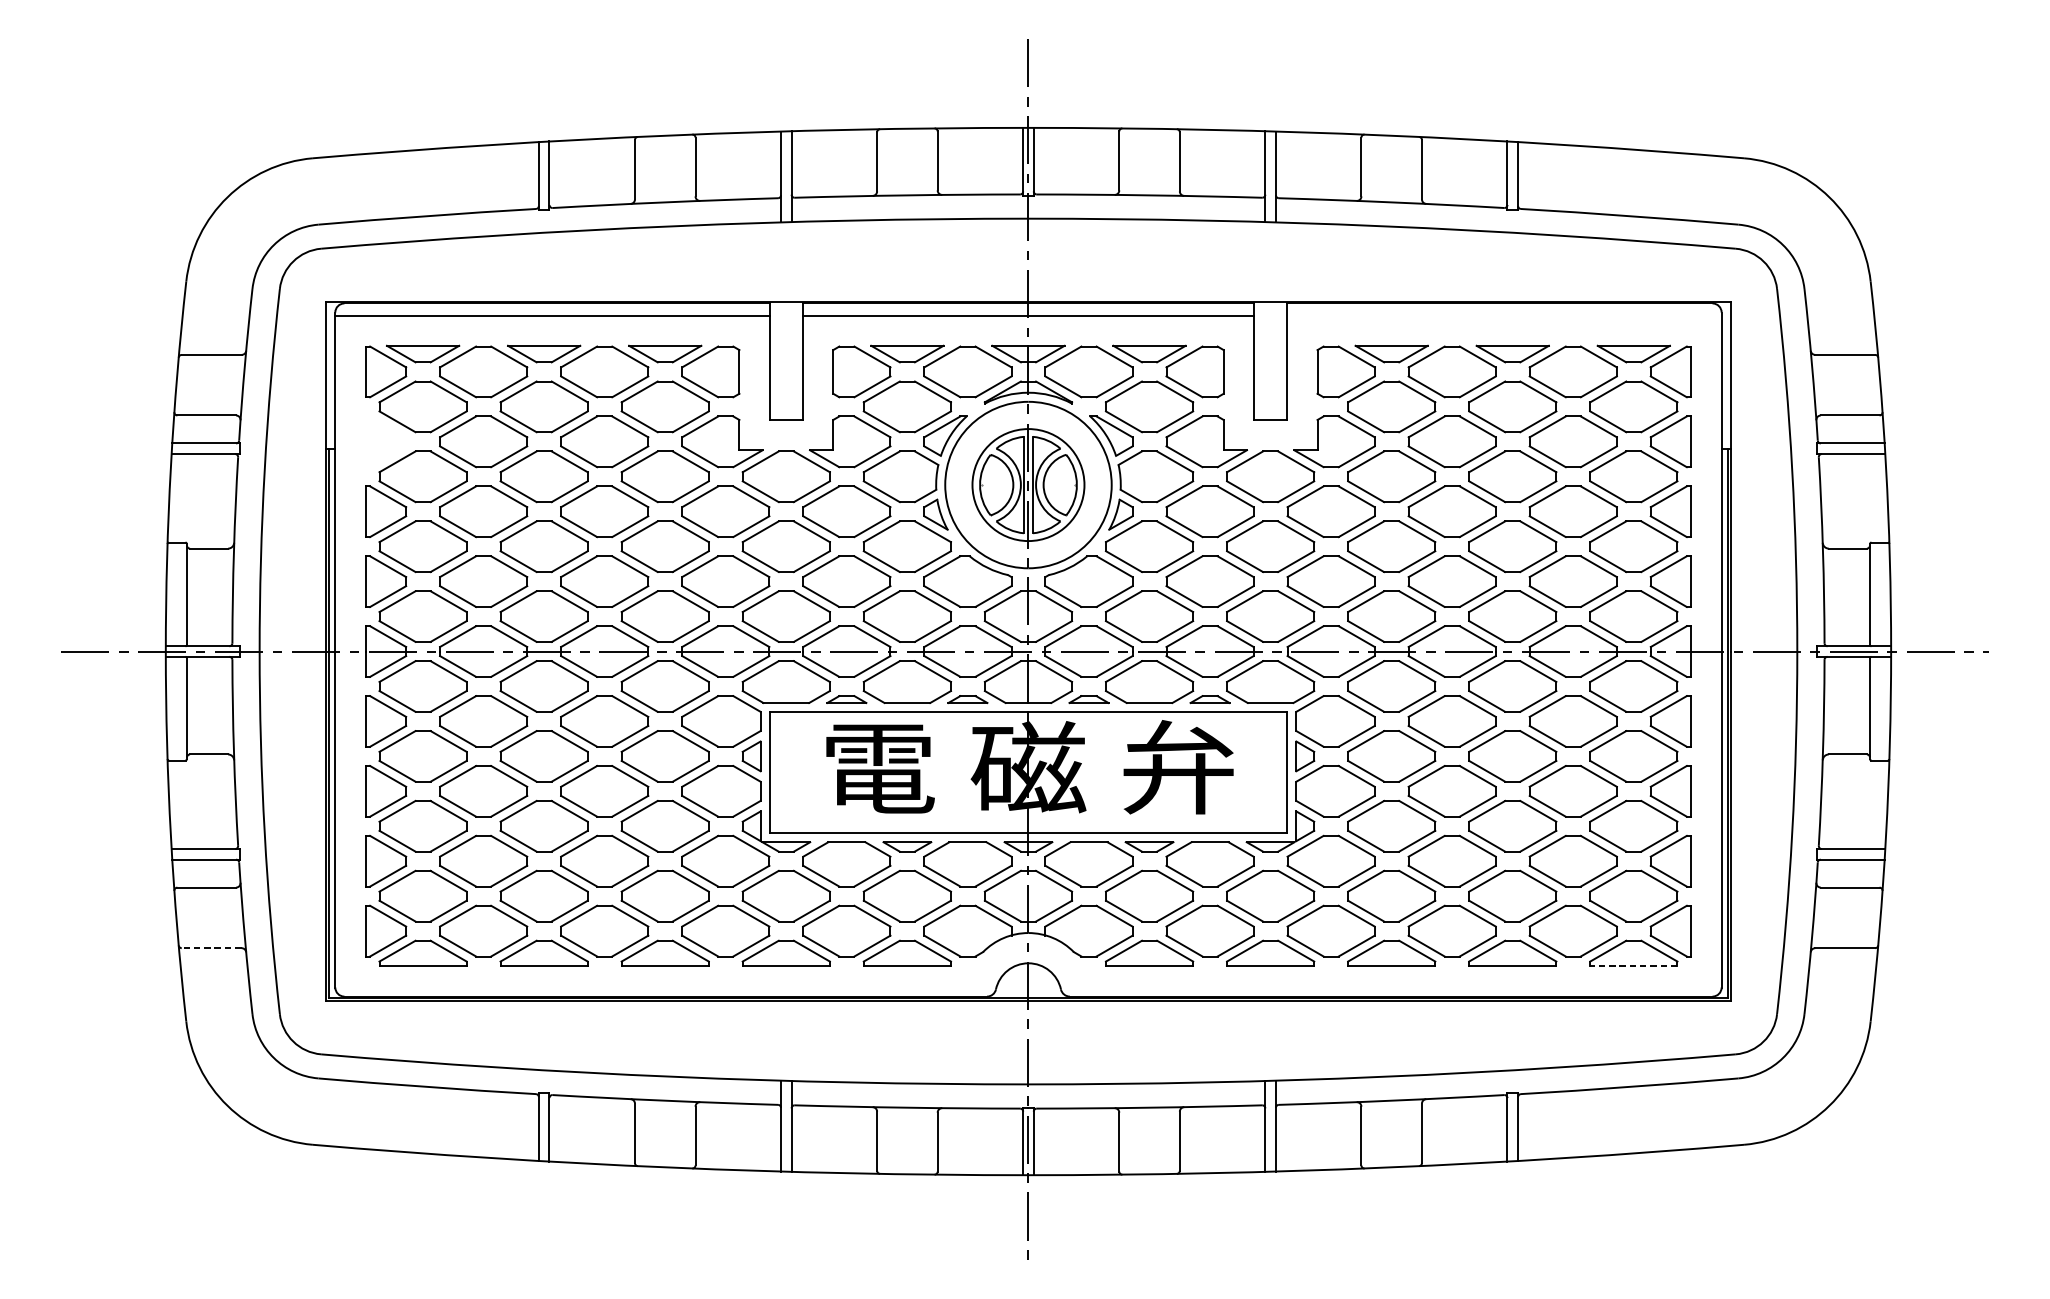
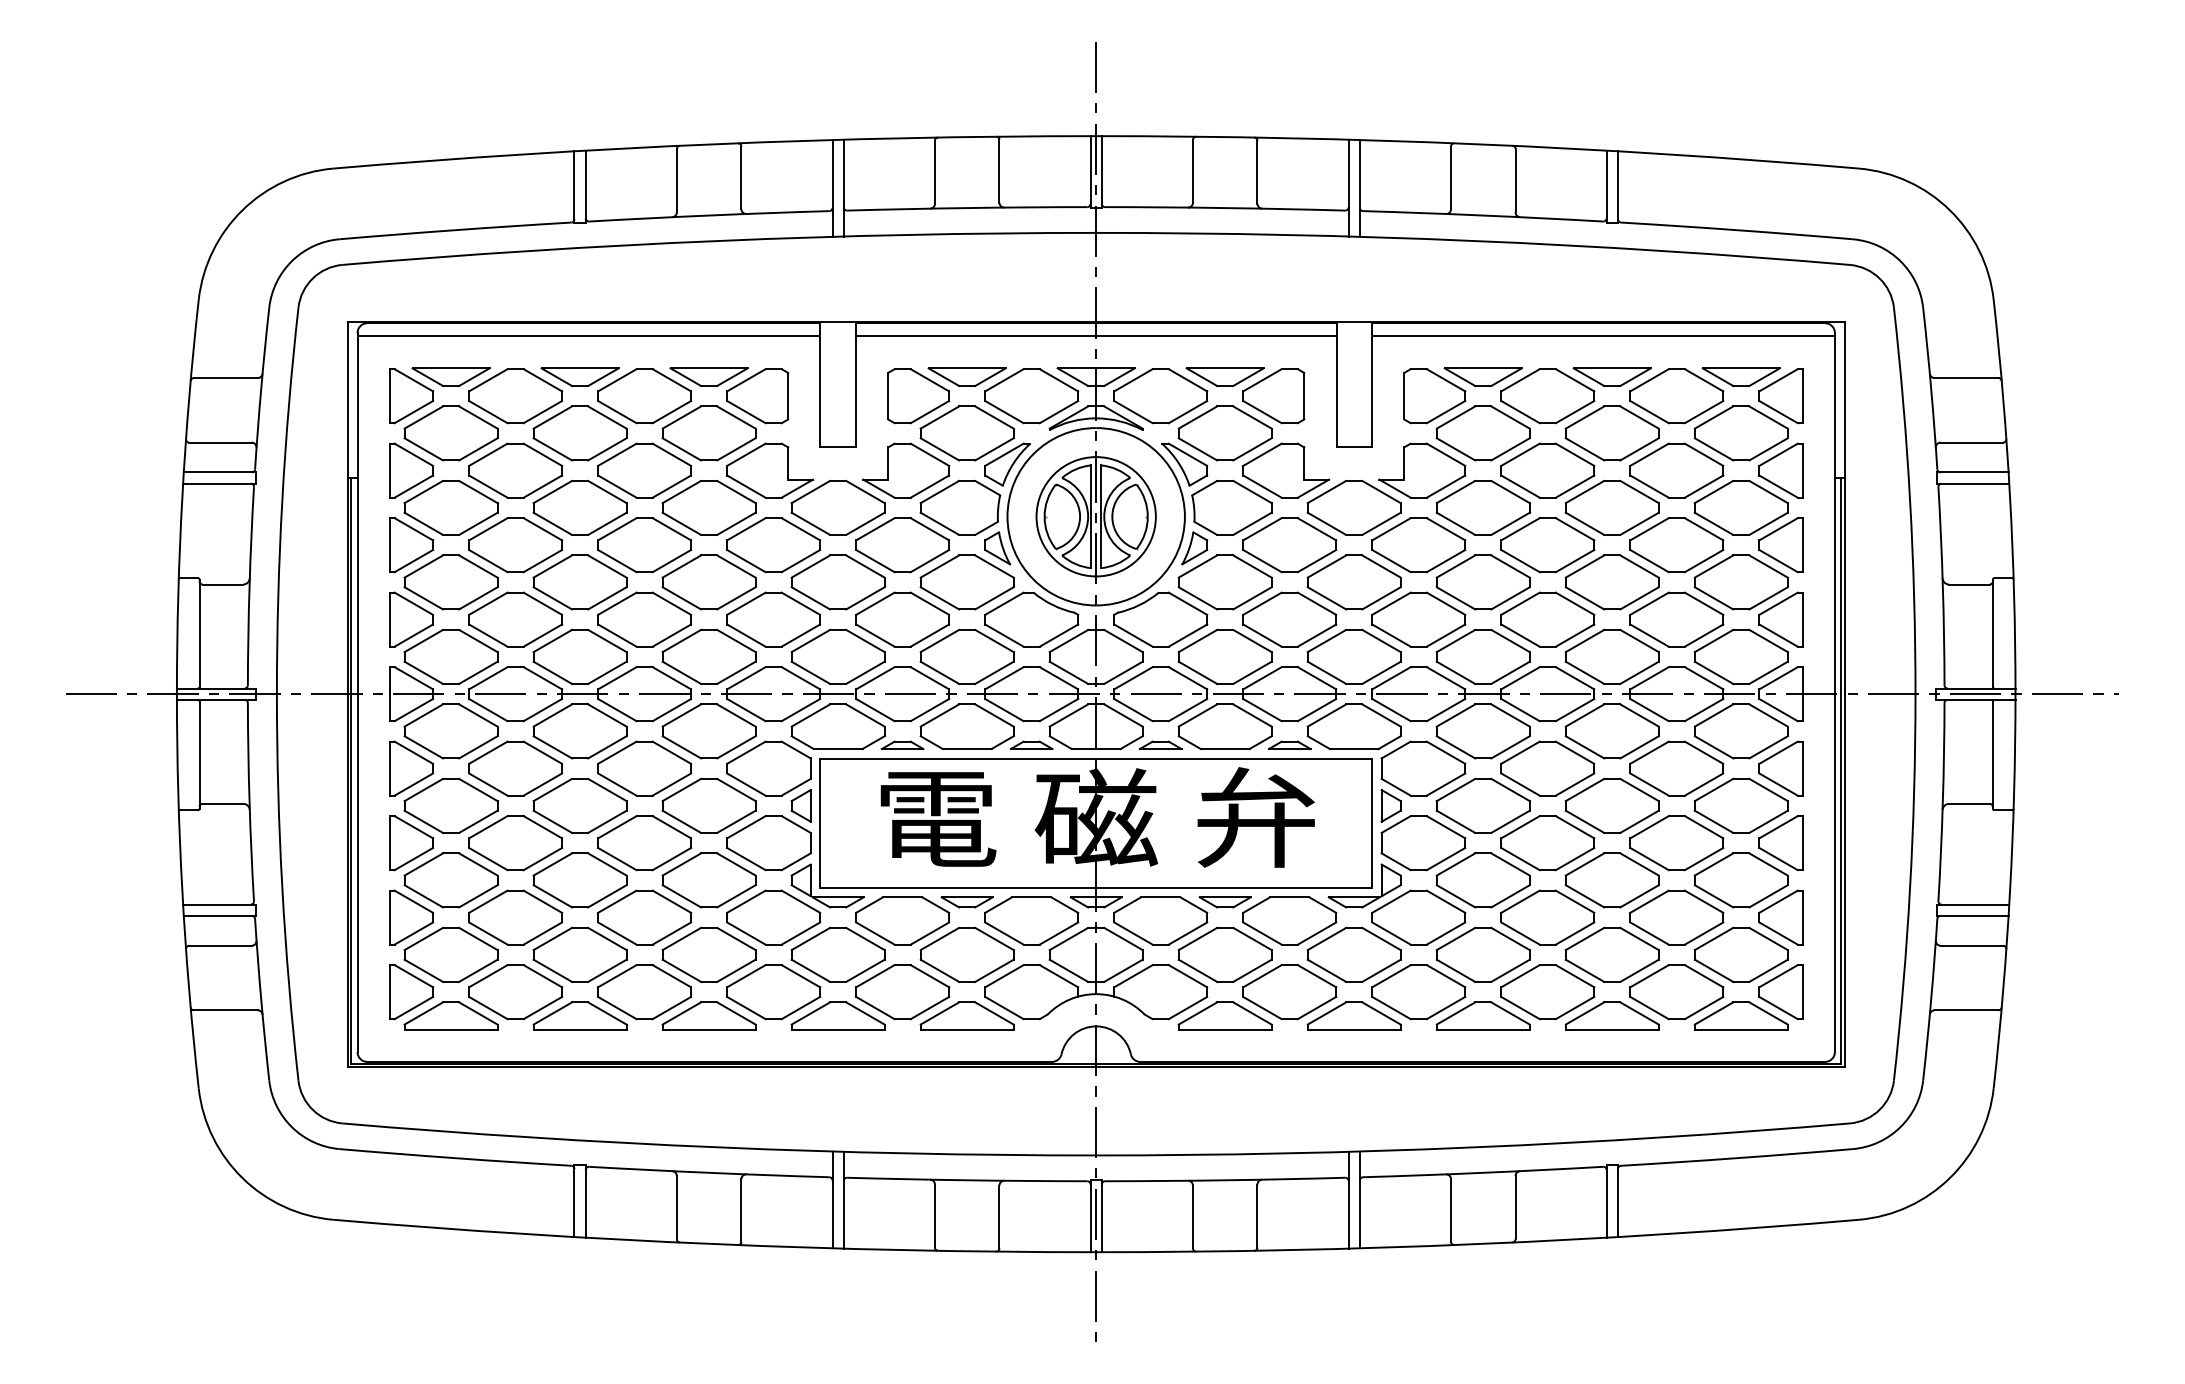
line: (1504, 315) -> (1603, 336), added
part: (385, 441) -> (411, 470), added
line: (211, 948) -> (225, 1010), dashed -> solid
line: (1633, 966) -> (1740, 1029), dashed -> solid

